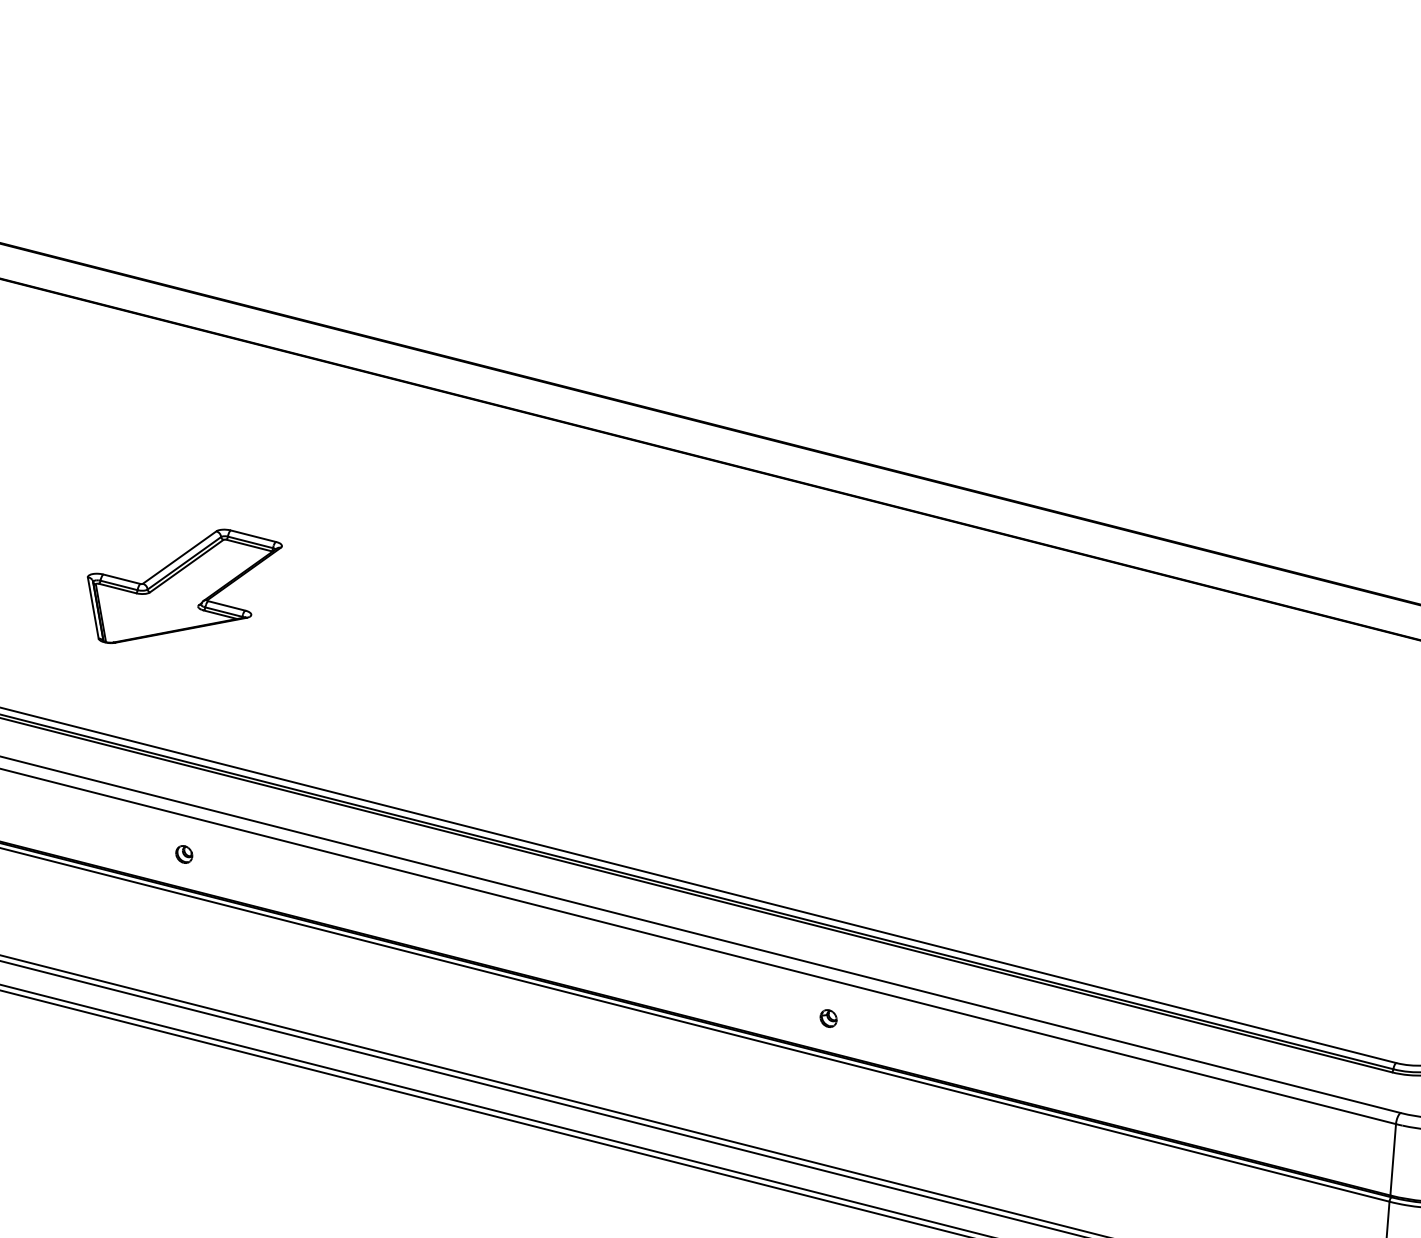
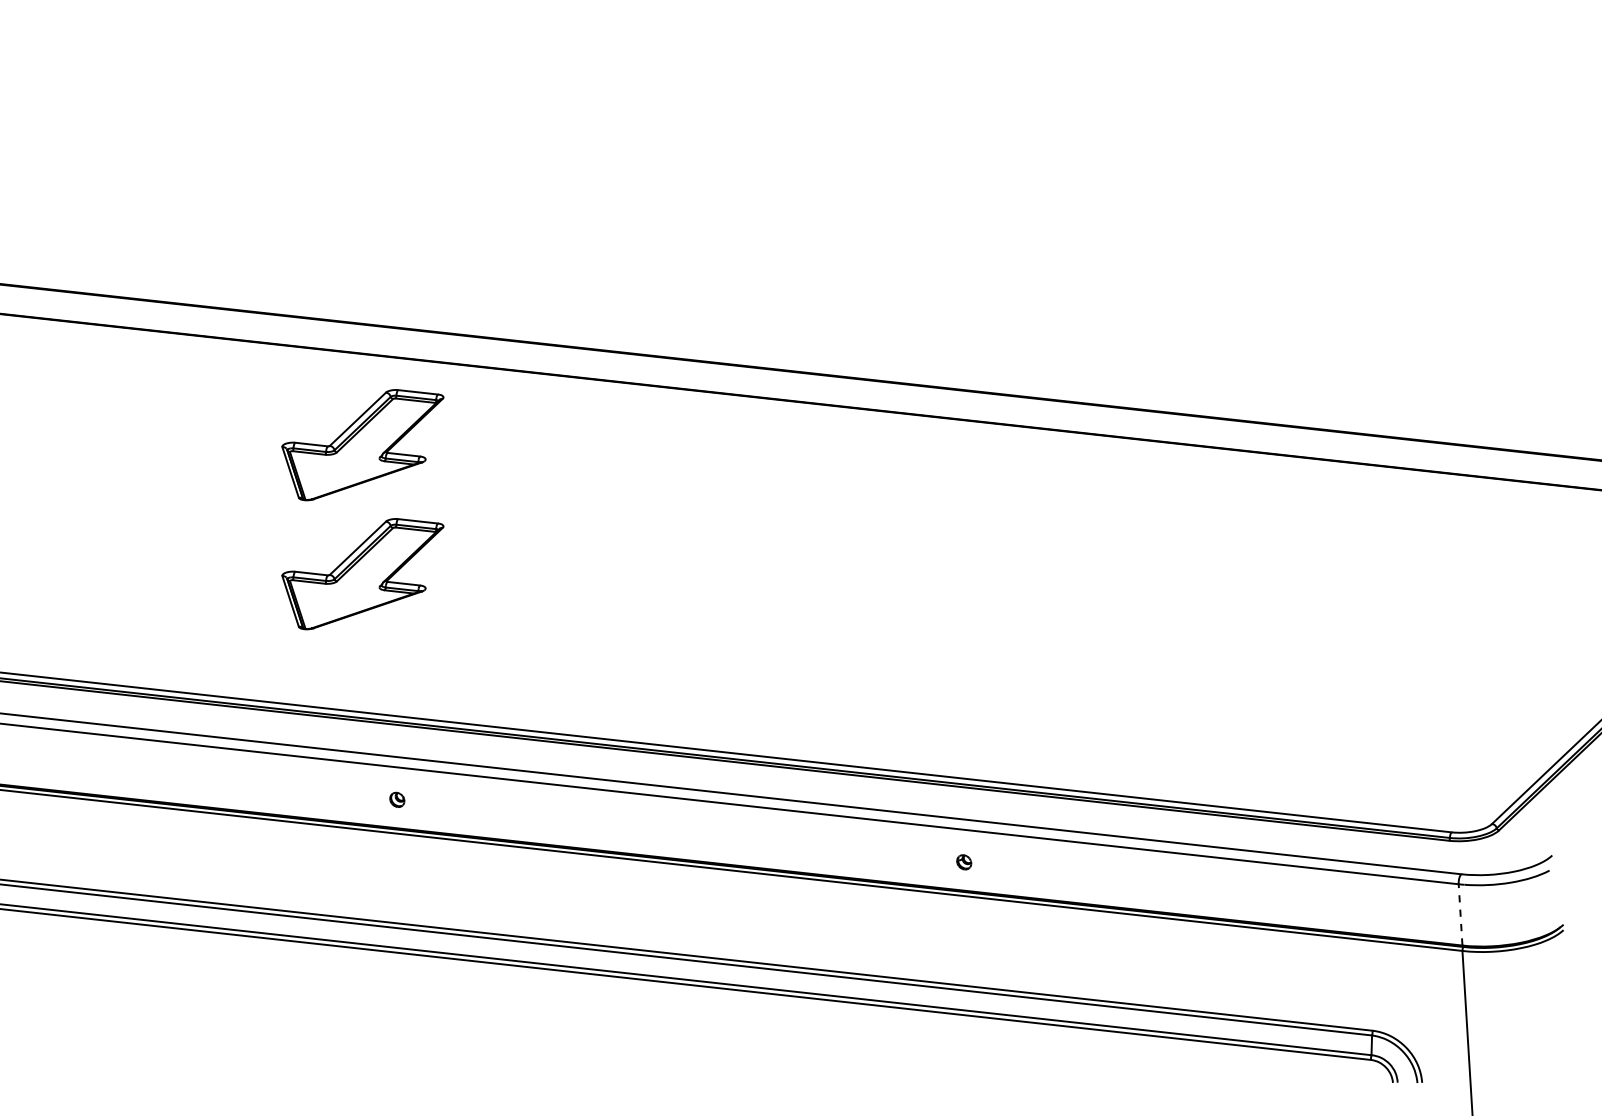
part: (201, 439) -> (362, 445), added
line: (1393, 1159) -> (1460, 914), solid -> dashed

